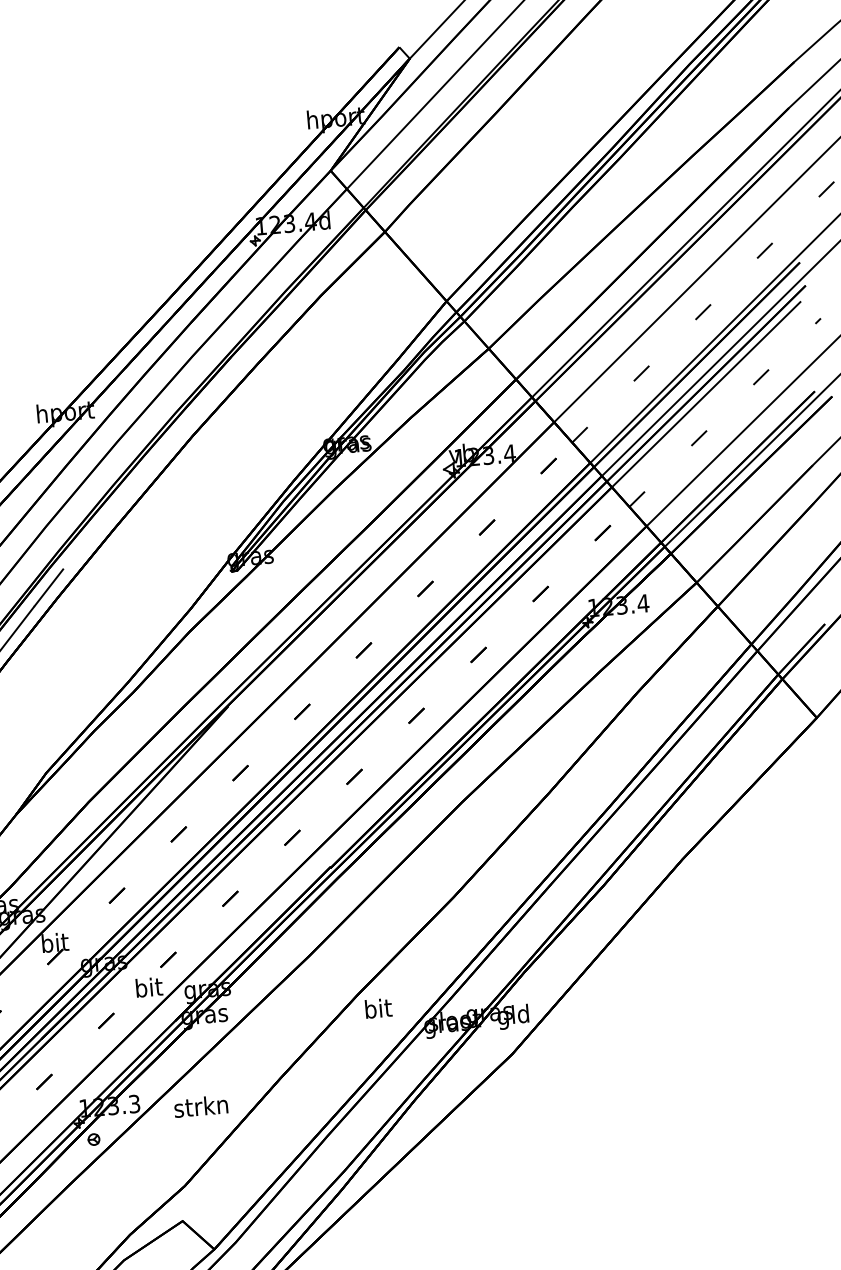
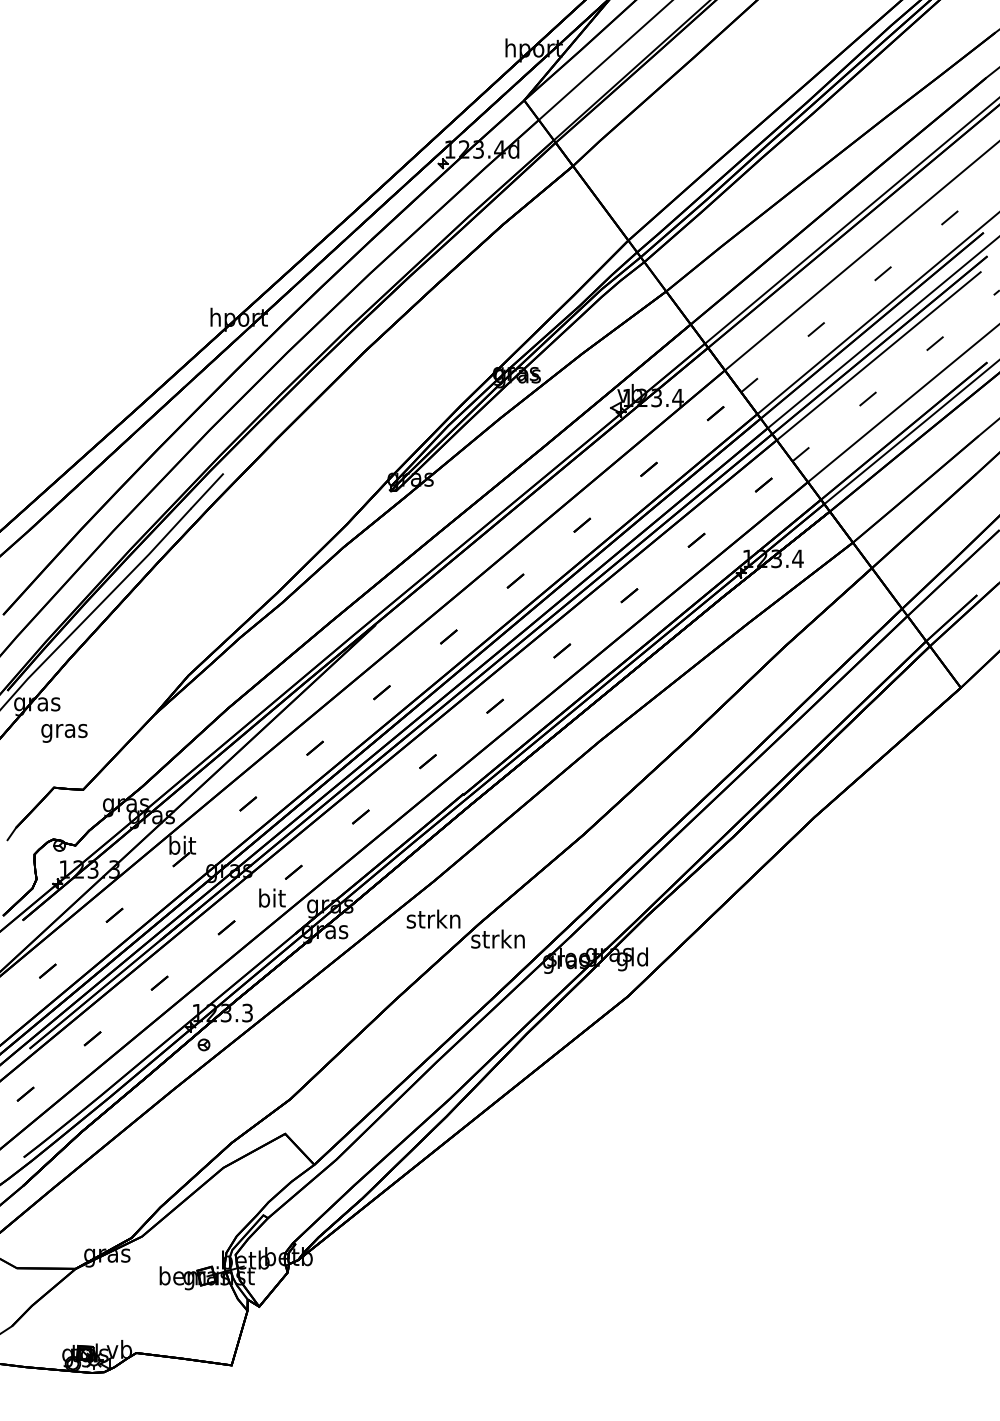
text: (377, 1007) -> (497, 938), bit -> strkn
text: (200, 1105) -> (433, 918), moved

